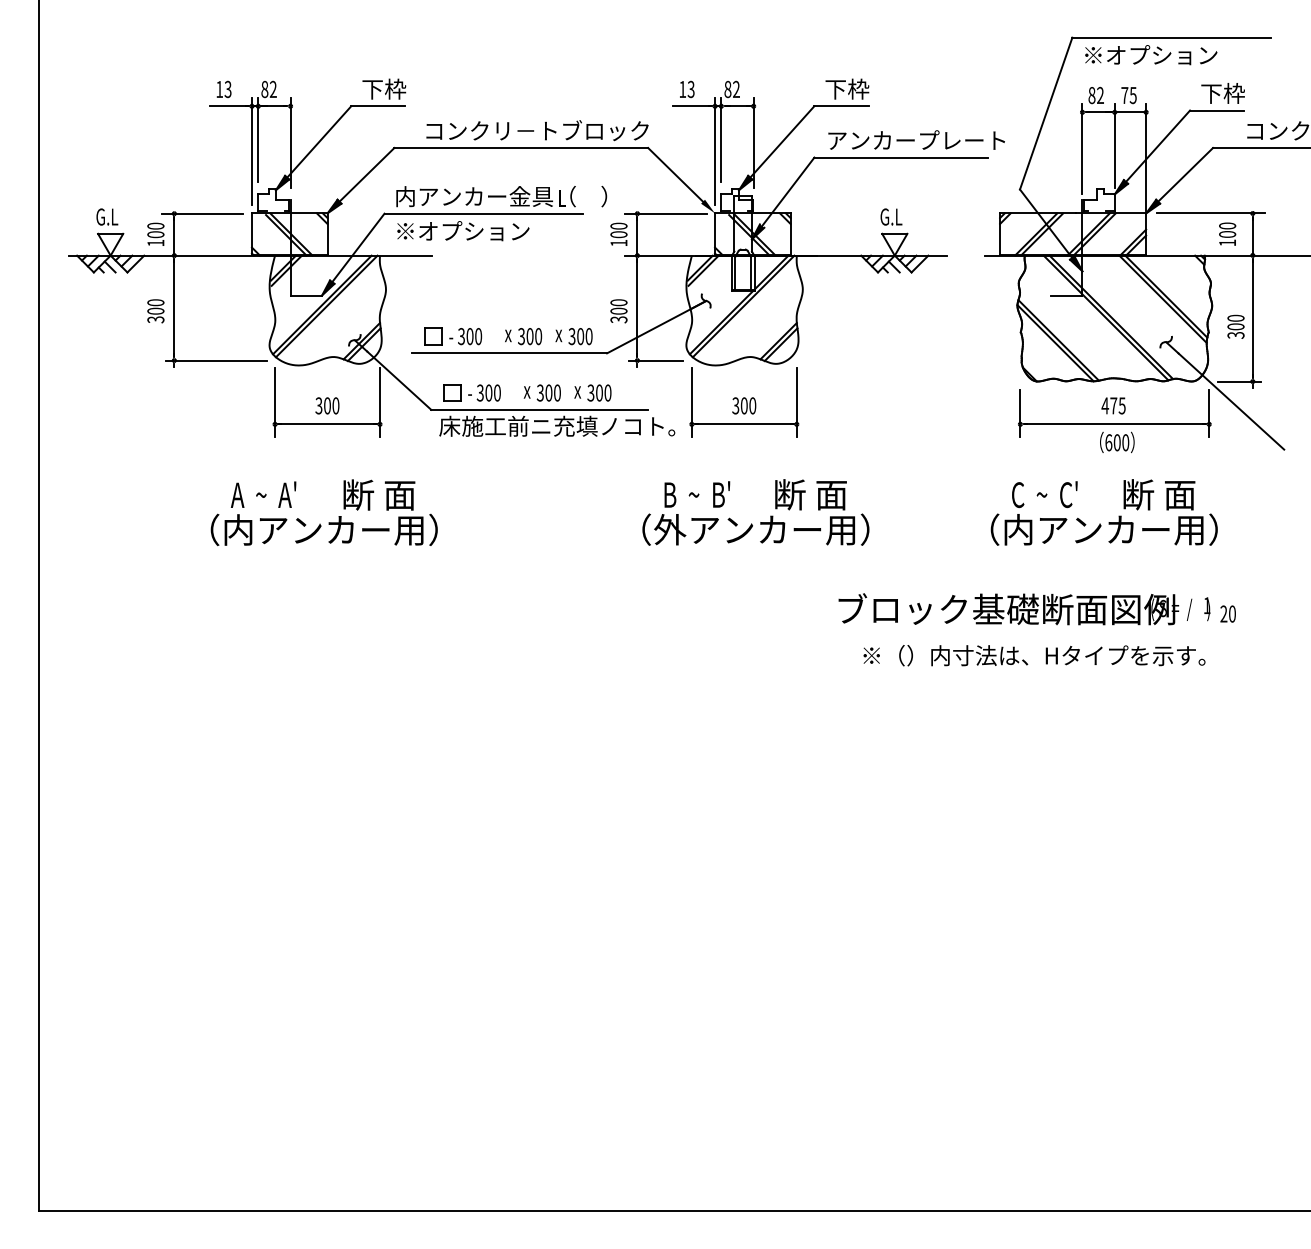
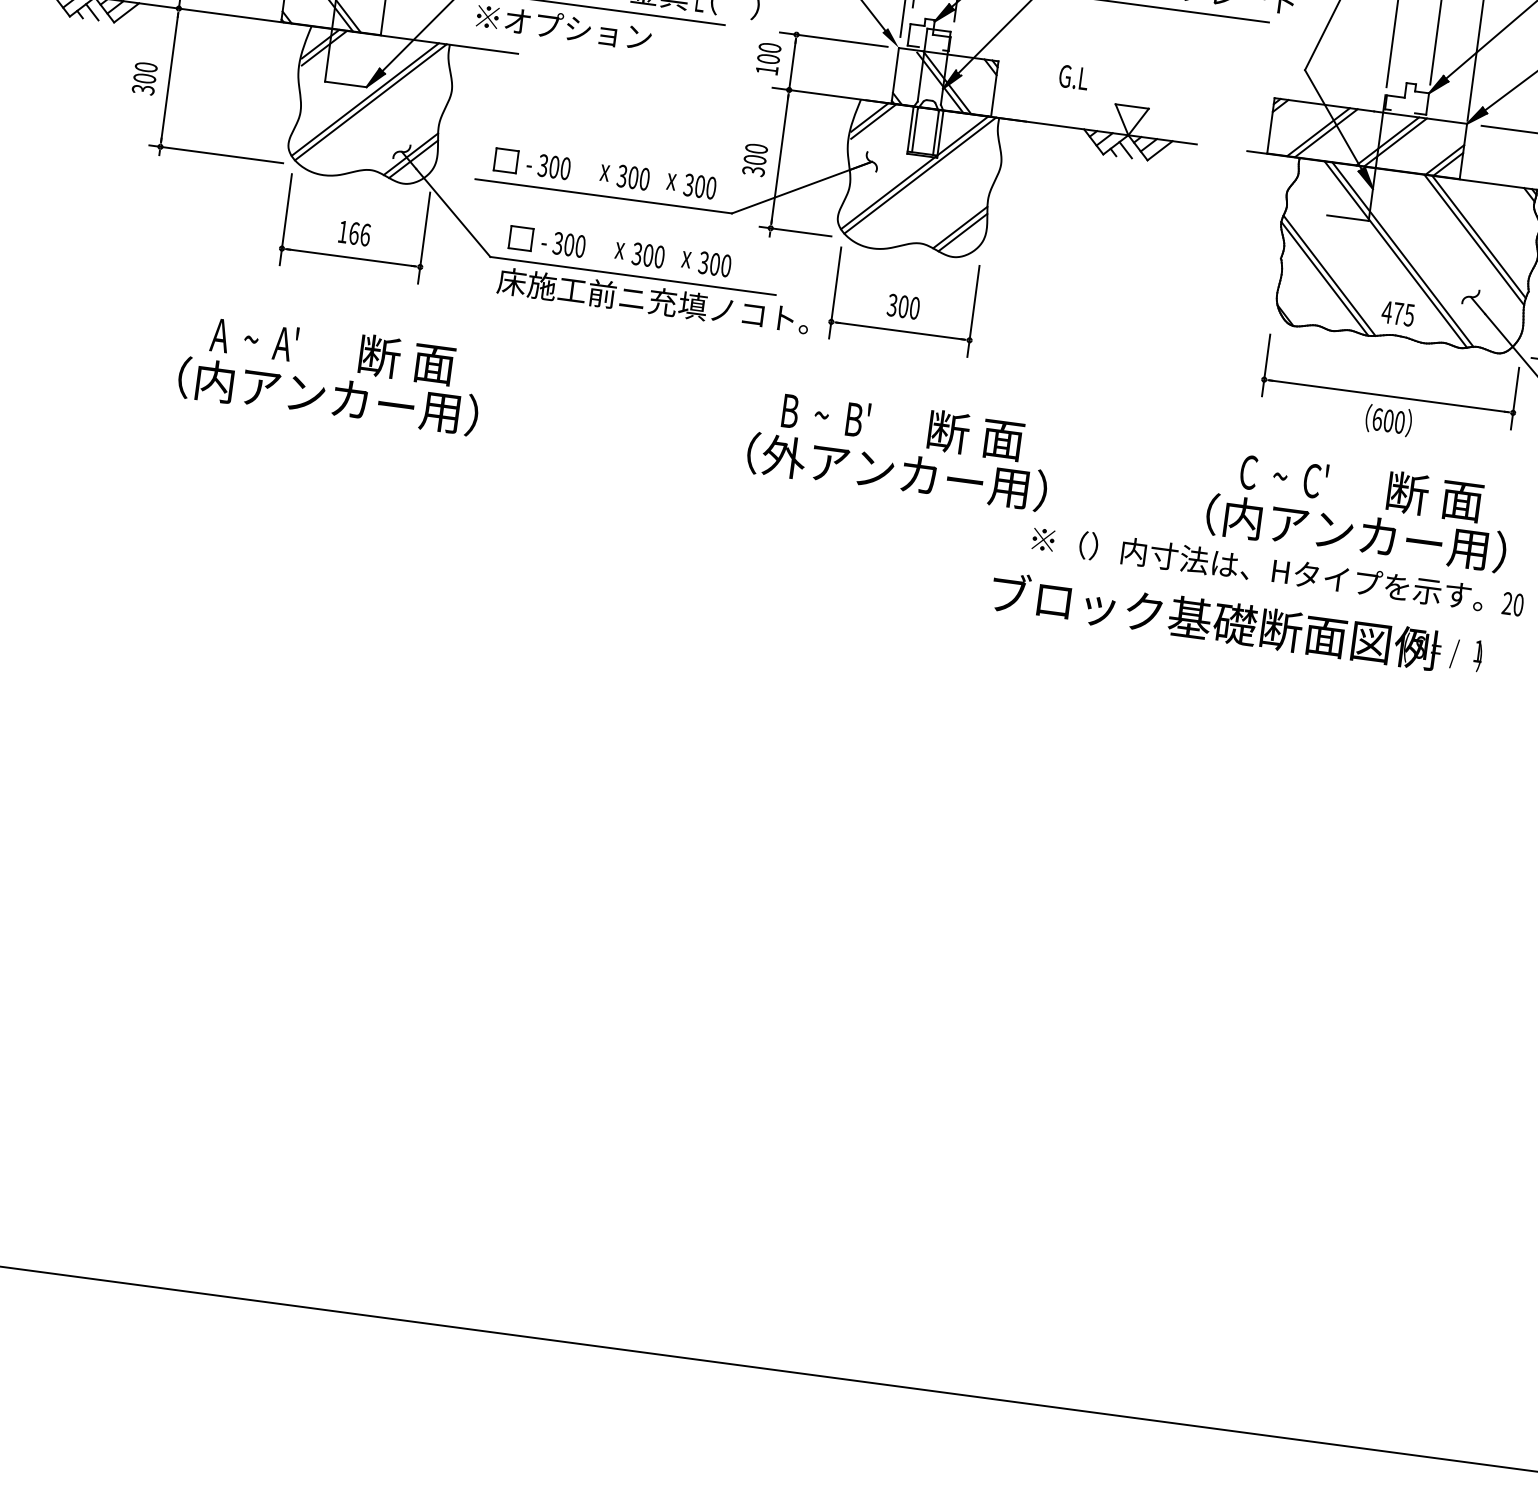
text: (891, 216) -> (1074, 76), moved
text: (327, 405) -> (354, 232), 300 -> 166
text: (1113, 405) -> (1398, 313), moved
text: (1227, 613) -> (1512, 603), moved
text: (1034, 655) -> (1258, 568), moved

